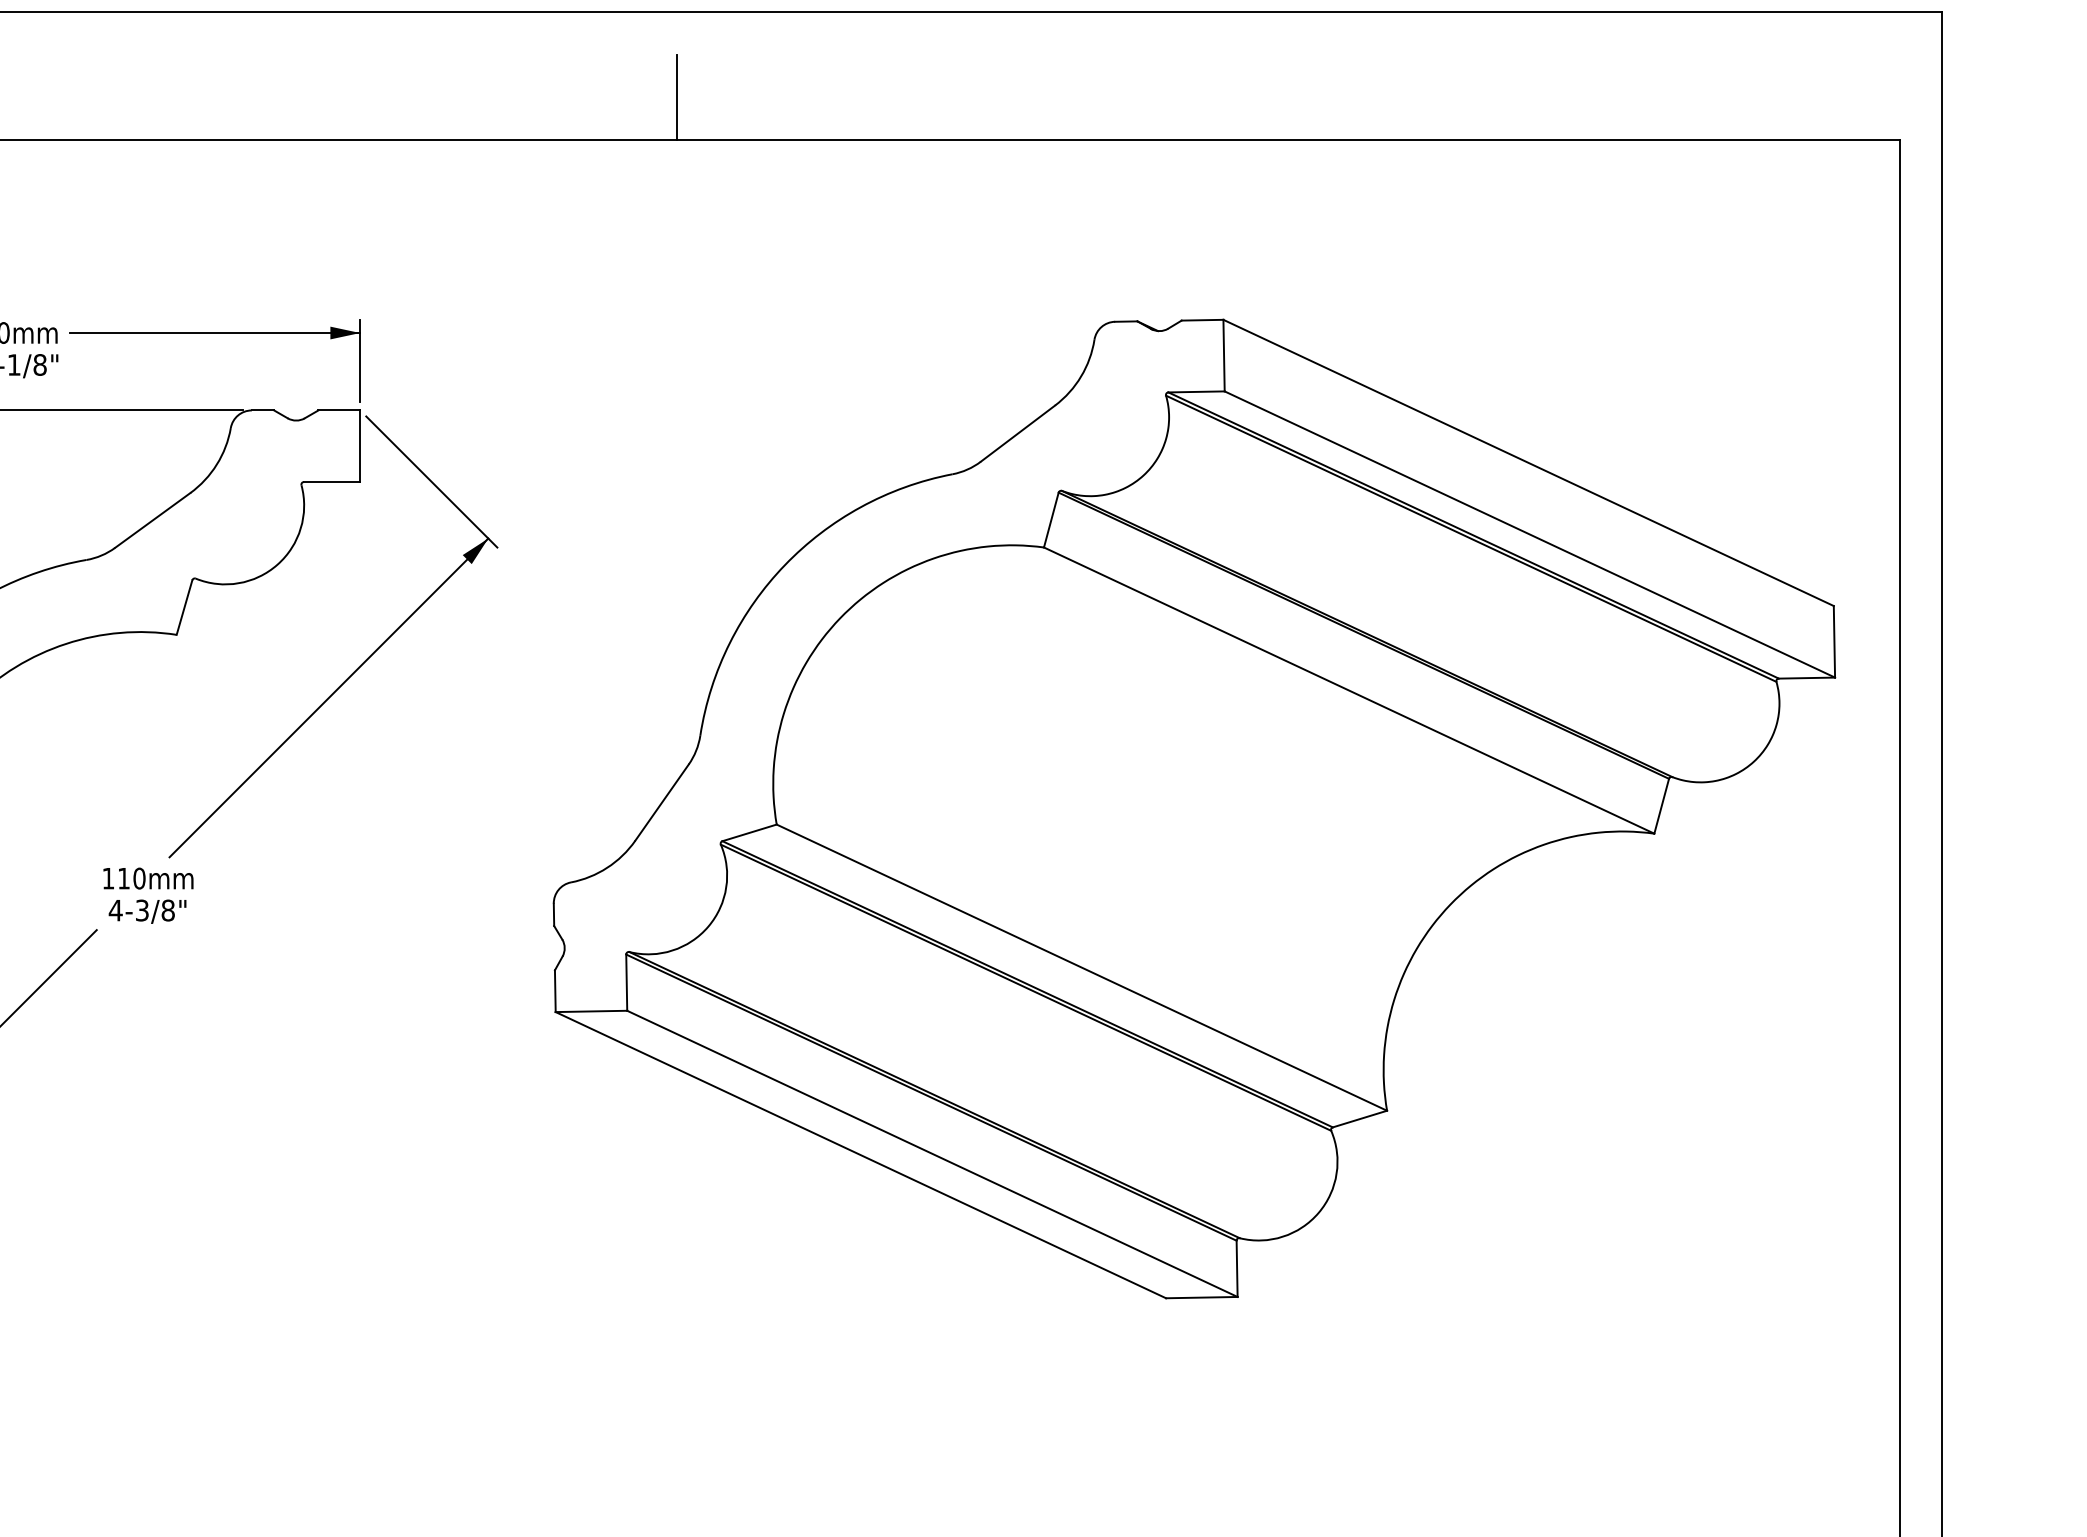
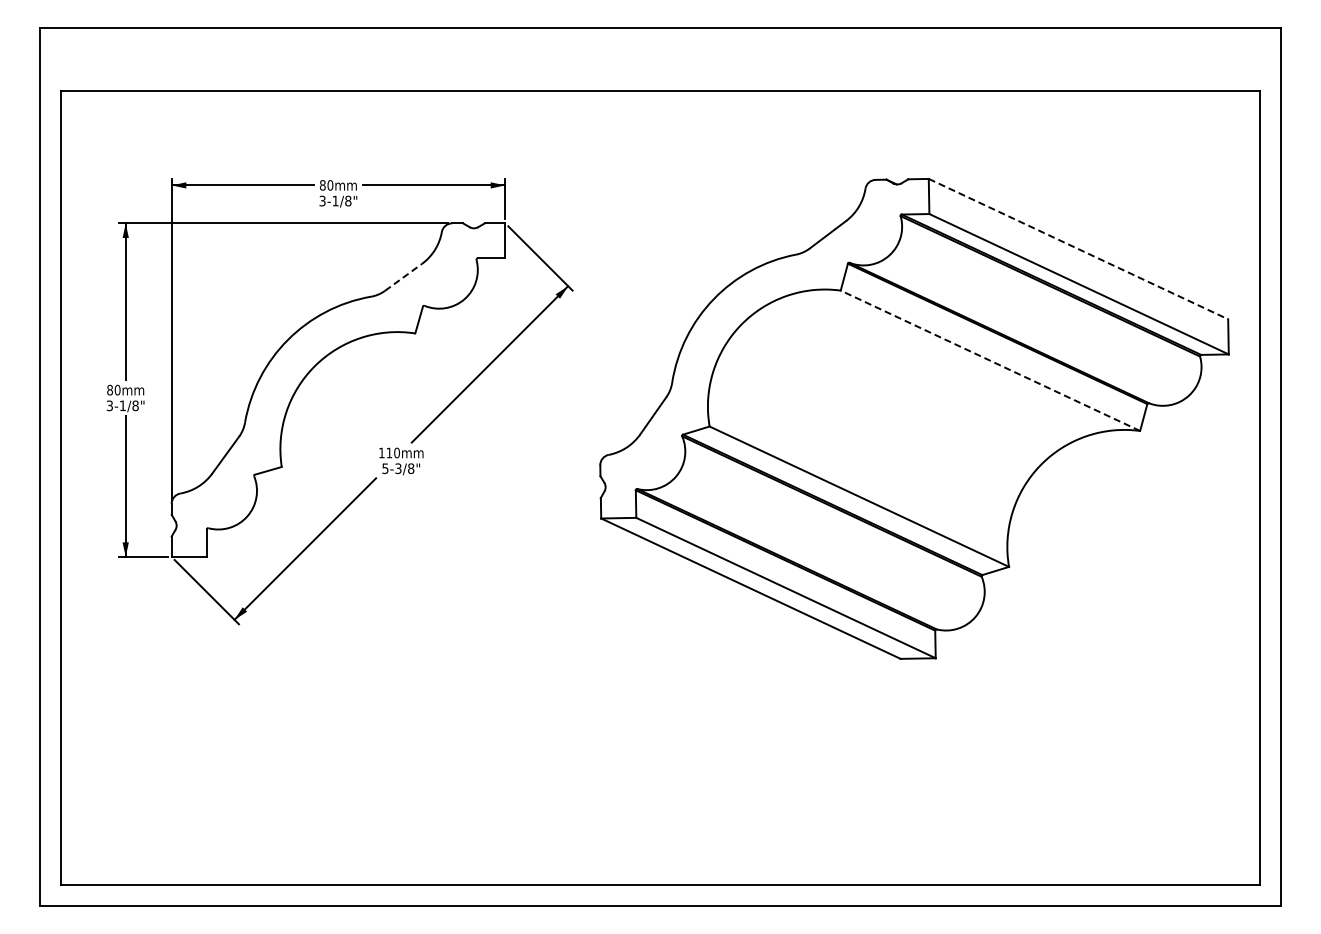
line: (676, 96) -> (660, 69), removed
line: (1528, 463) -> (1078, 249), solid -> dashed
line: (152, 520) -> (403, 277), solid -> dashed
line: (1349, 689) -> (990, 360), solid -> dashed
text: (115, 910) -> (385, 468), 4-3/8" -> 5-3/8"

